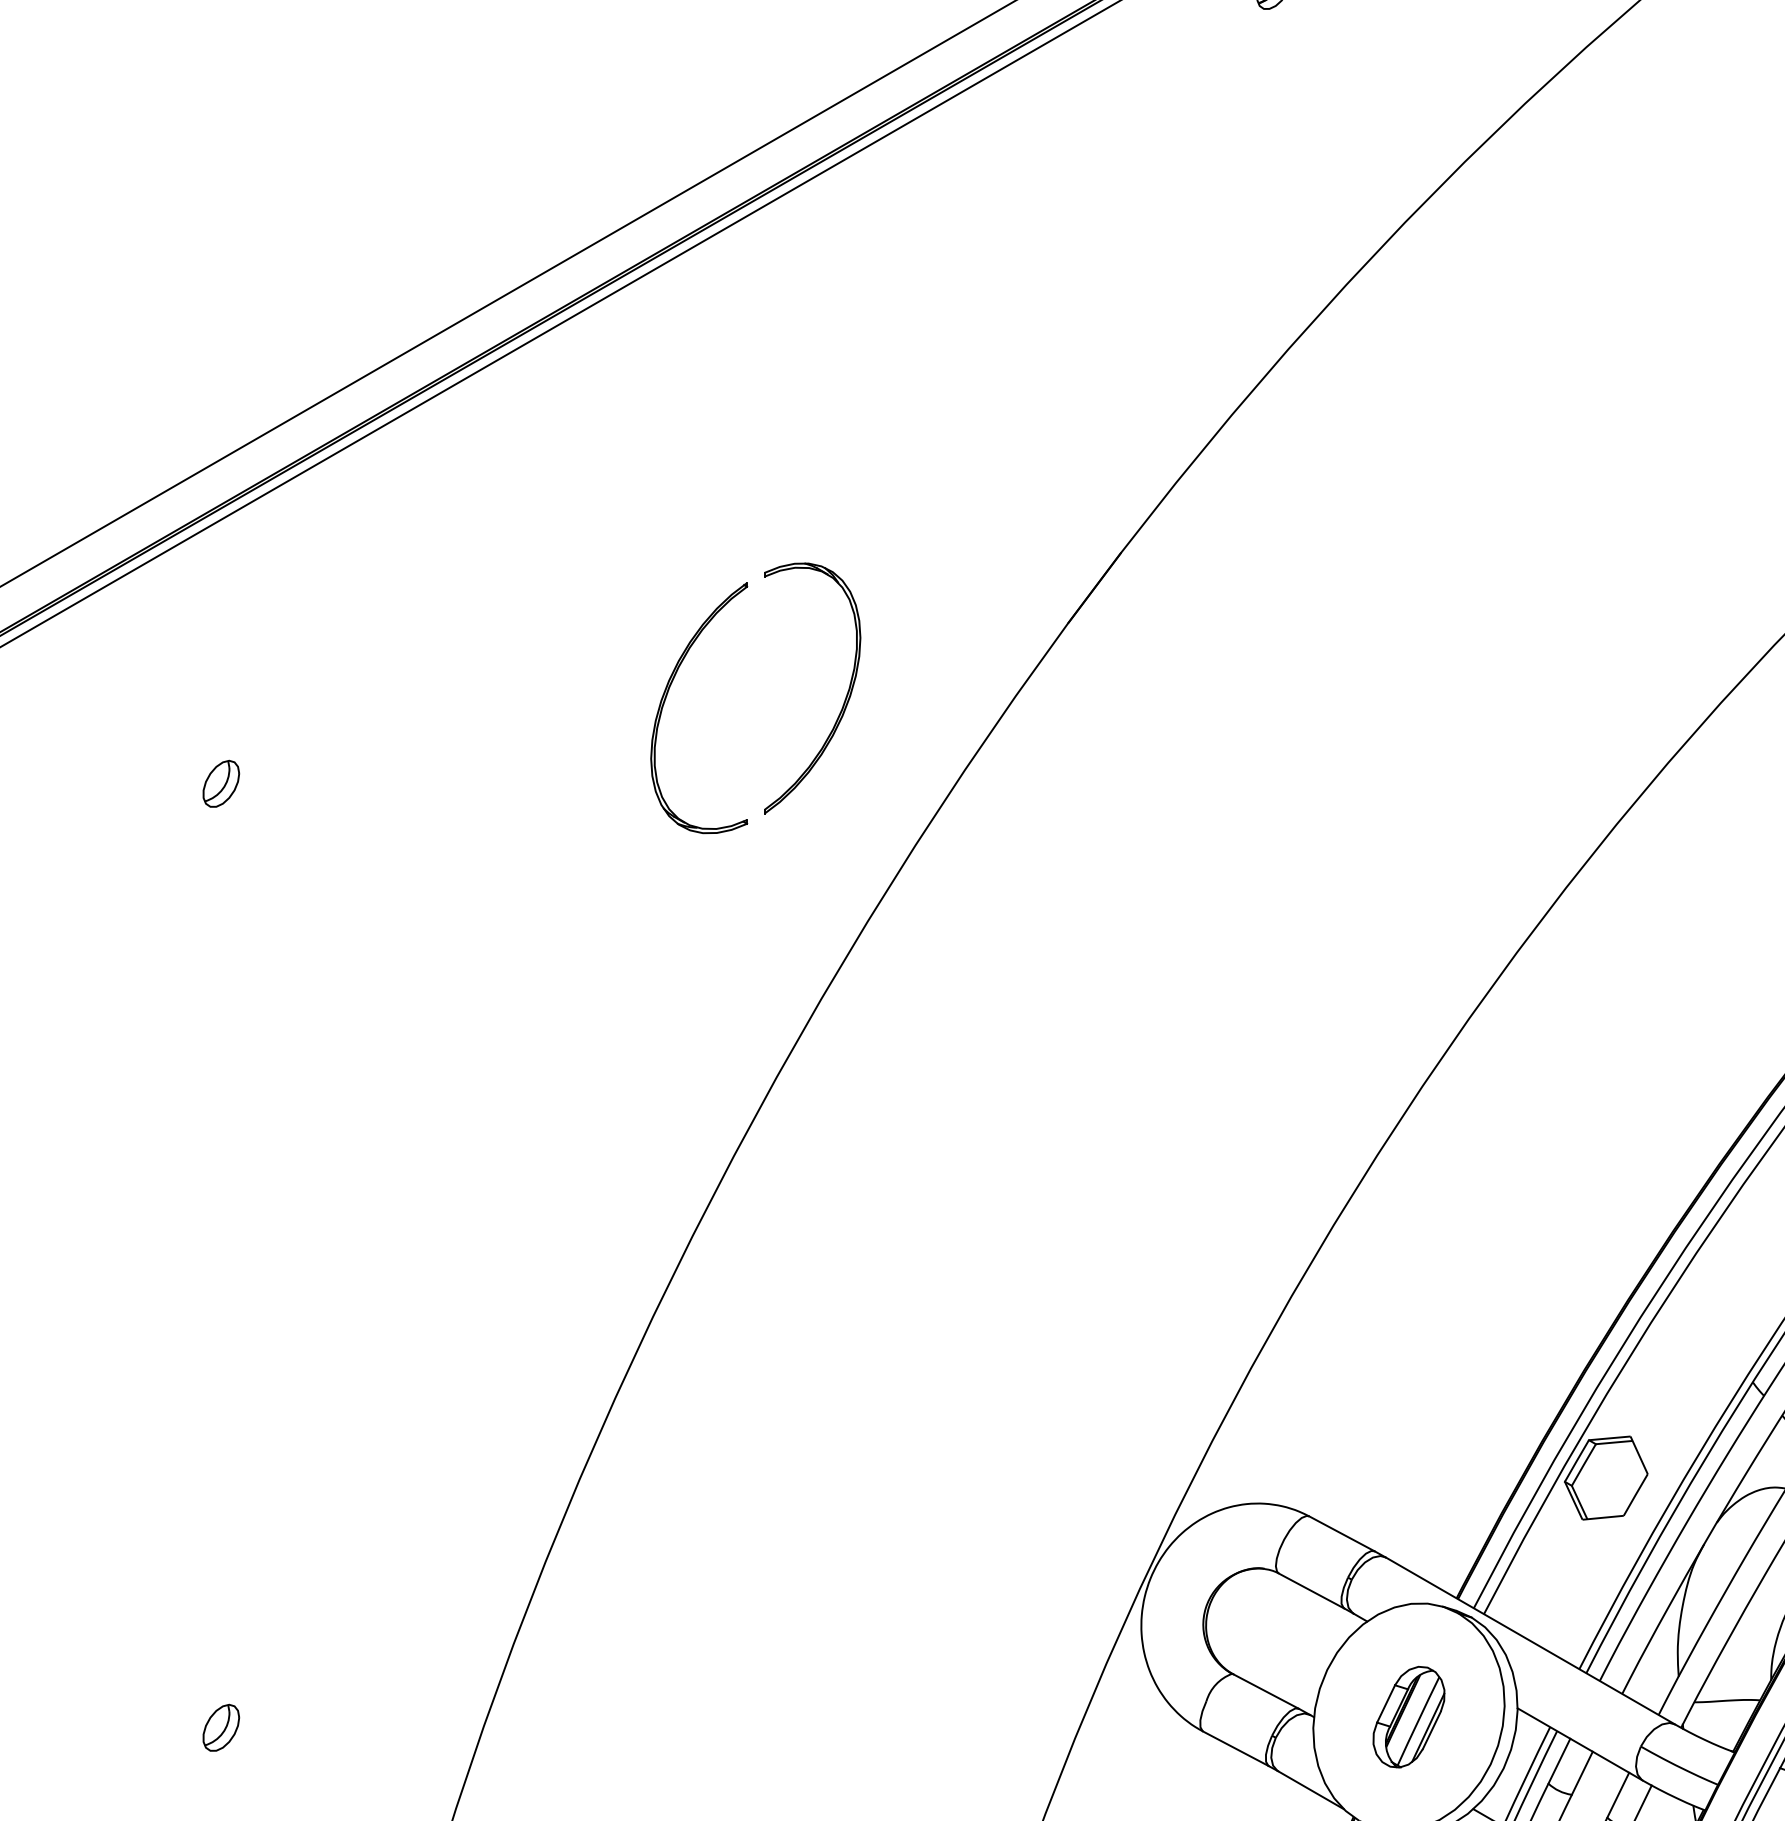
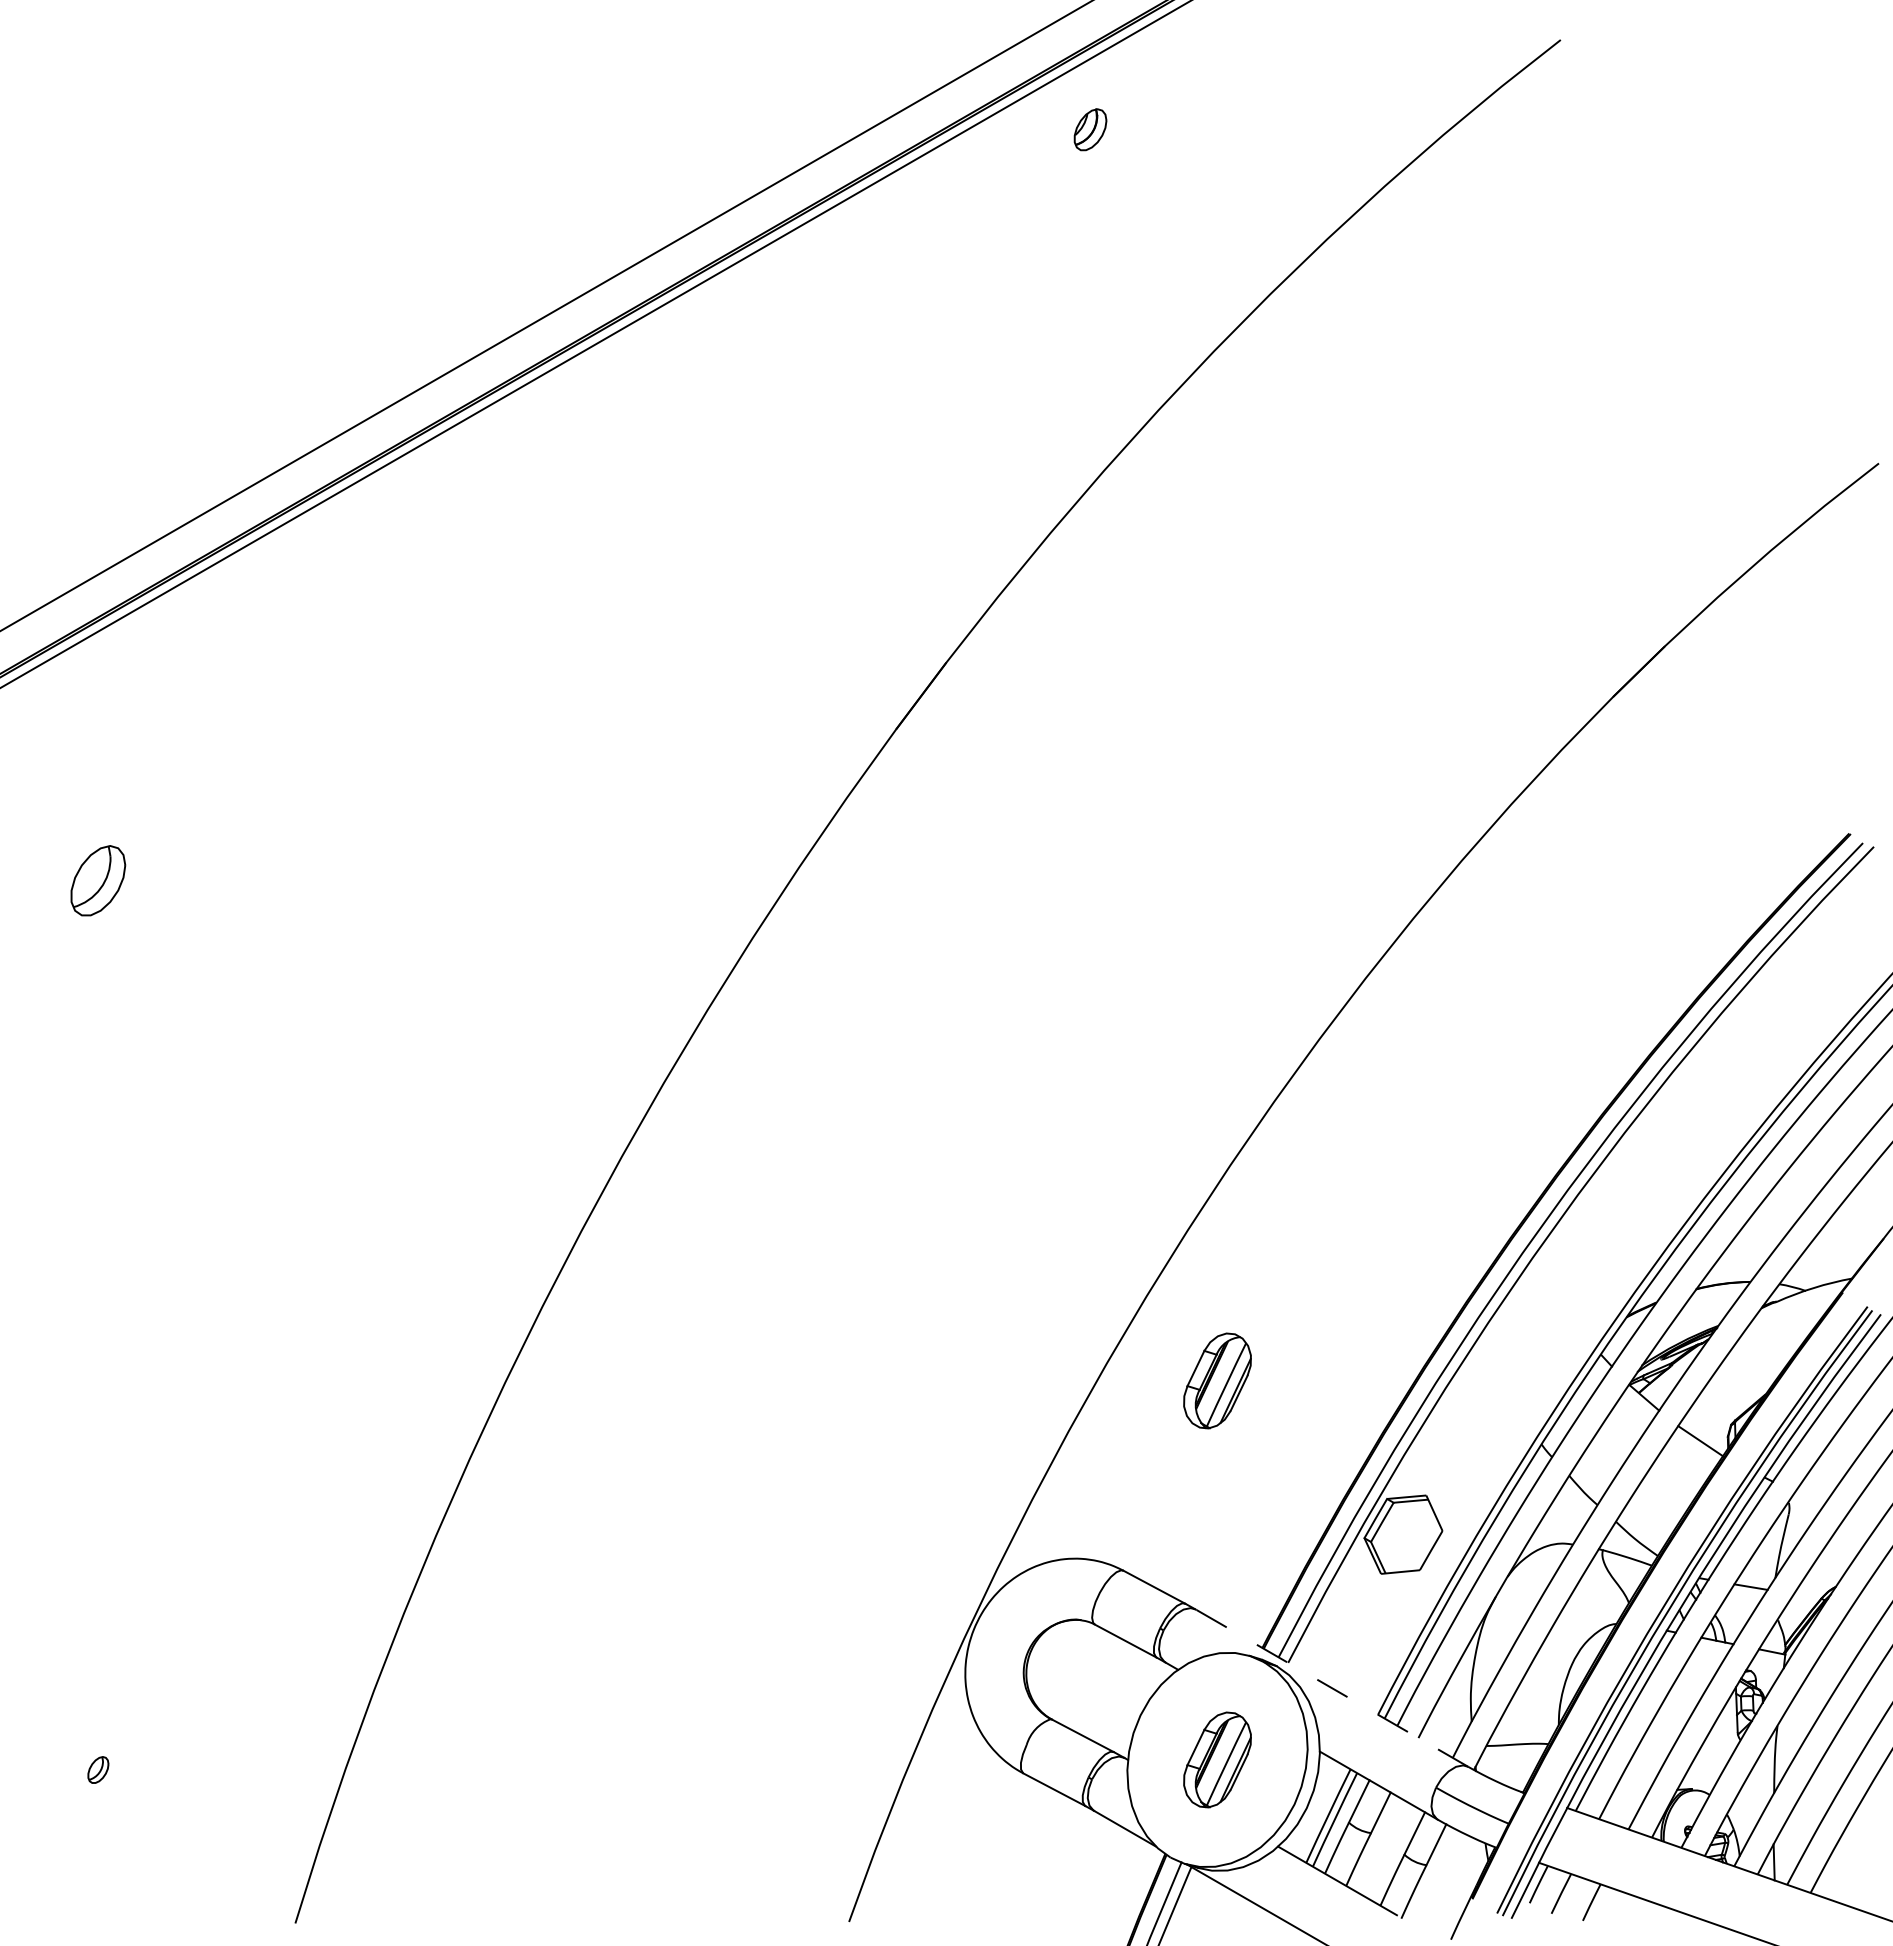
part: (667, 696) -> (518, 798), removed
part: (844, 700) -> (685, 801), removed
part: (221, 782) -> (98, 879), size x1.6
part: (1408, 1314) -> (1217, 1380), added
line: (1529, 1640) -> (1331, 1687), solid -> dashed
part: (221, 1727) -> (98, 1769), size x0.6

